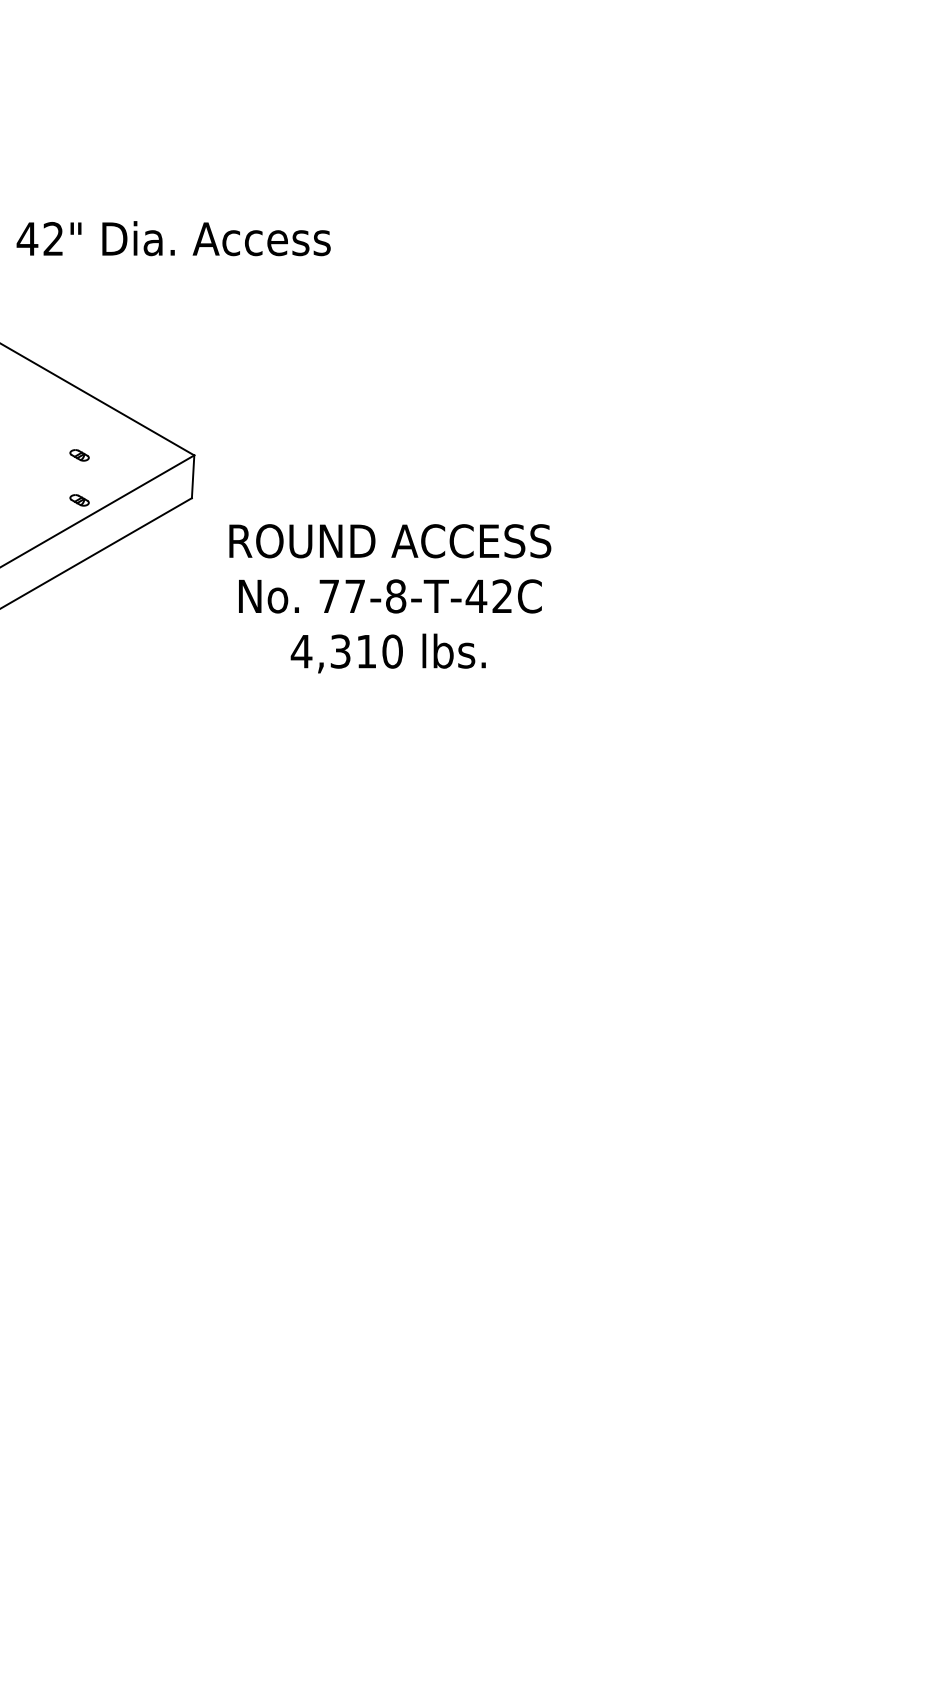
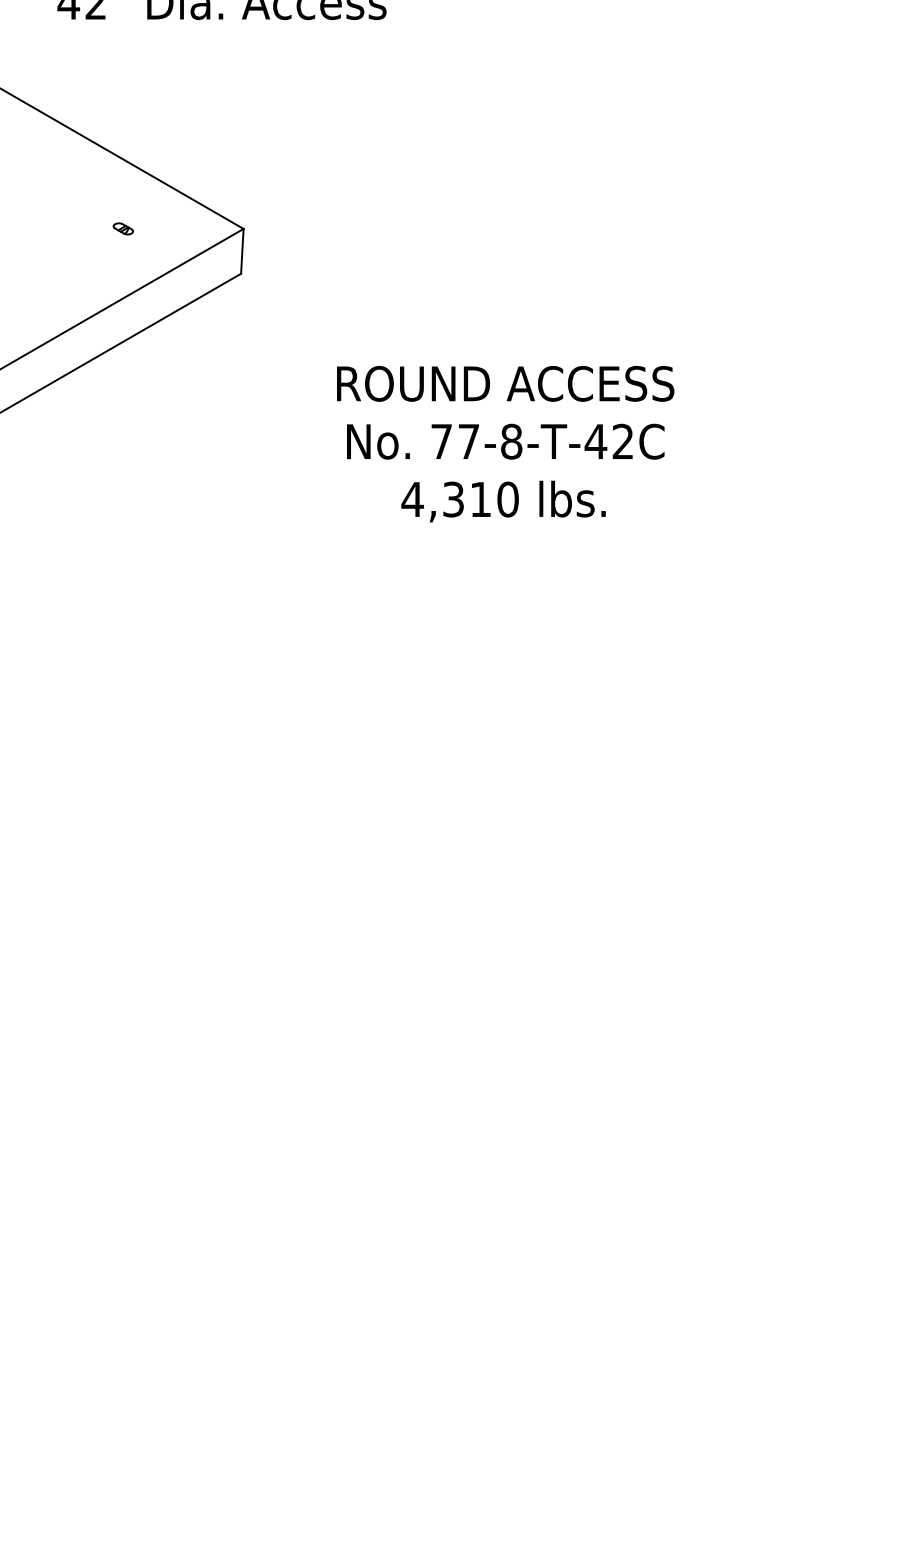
part: (79, 500) -> (123, 276), removed
text: (390, 598) -> (505, 443), moved

